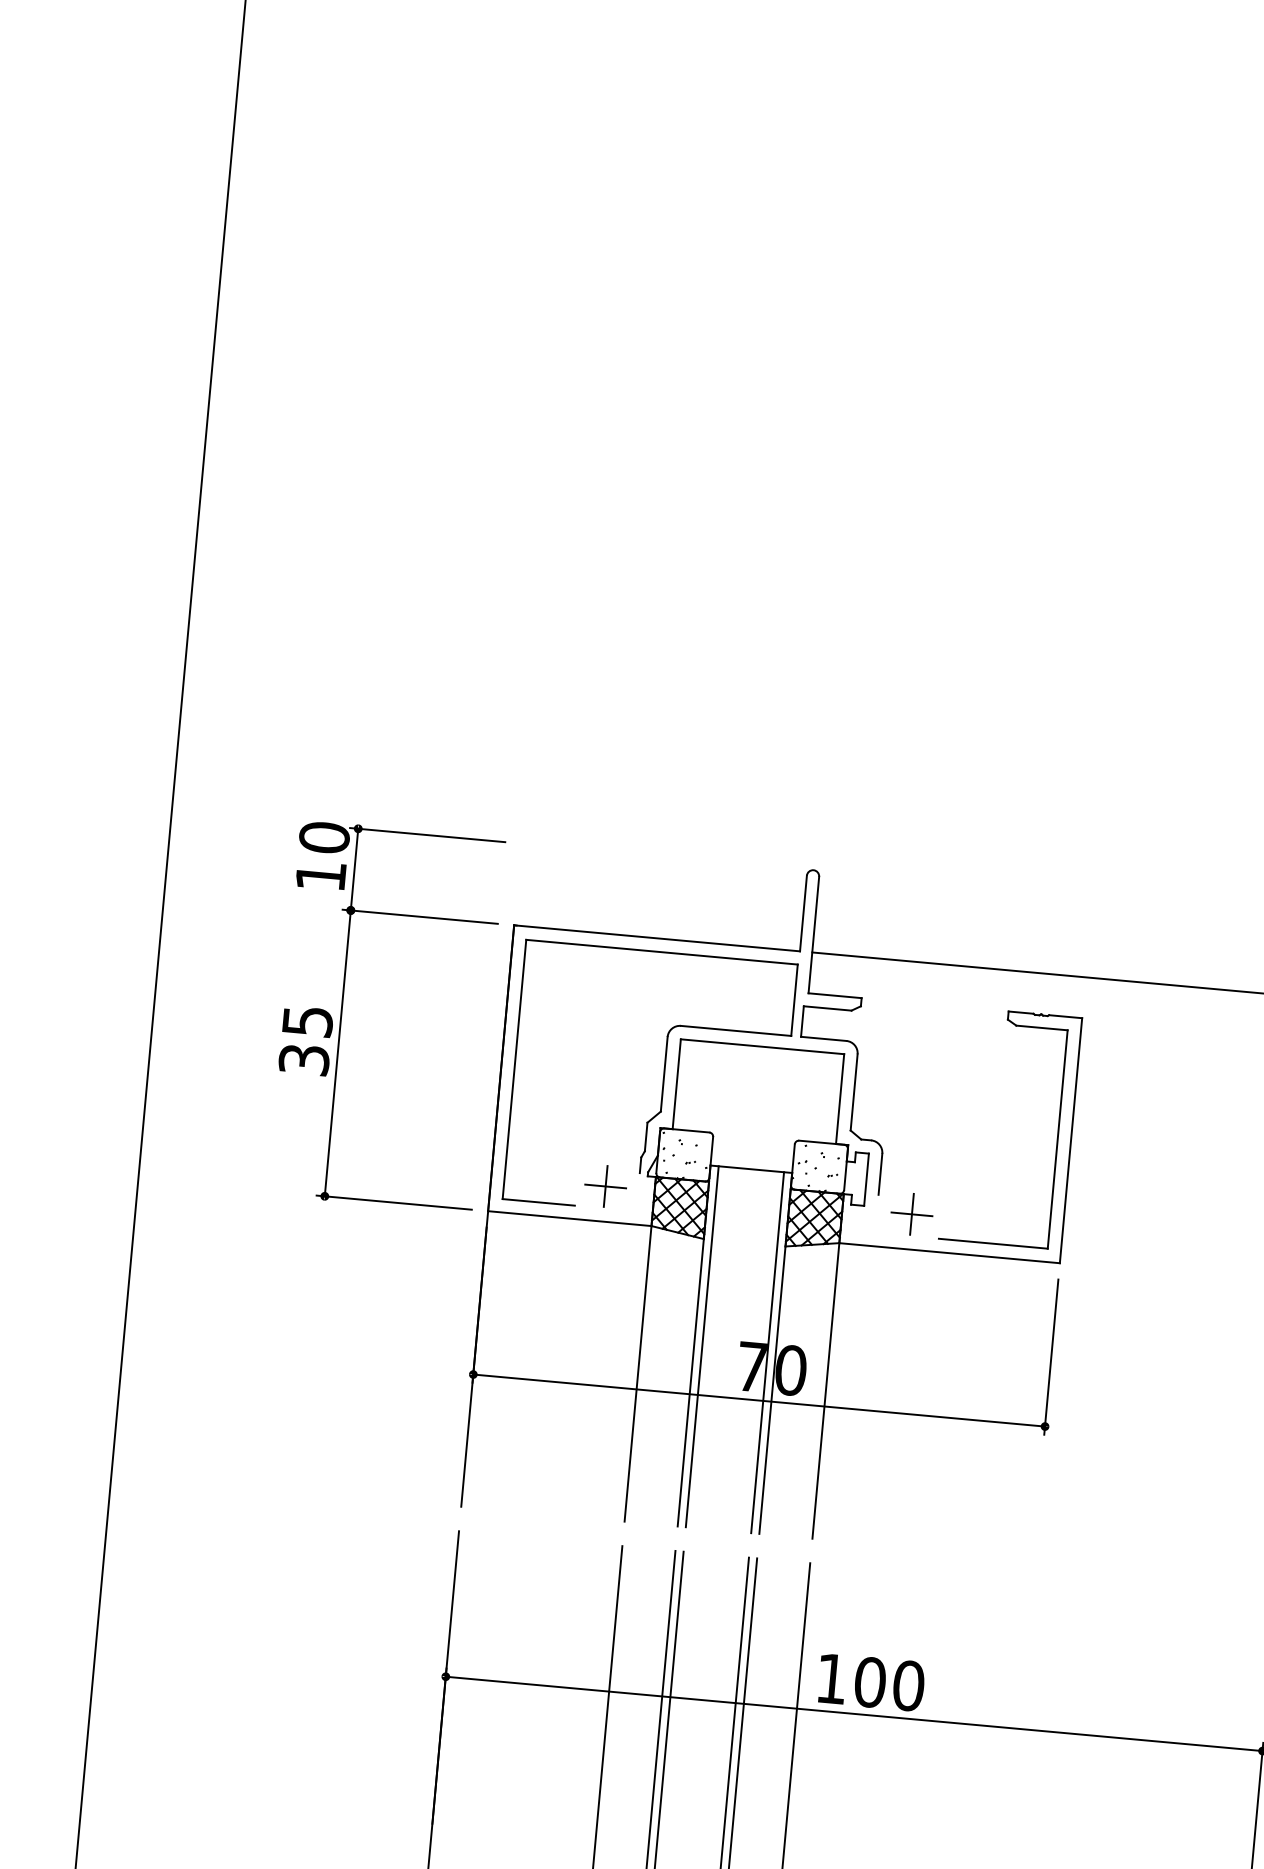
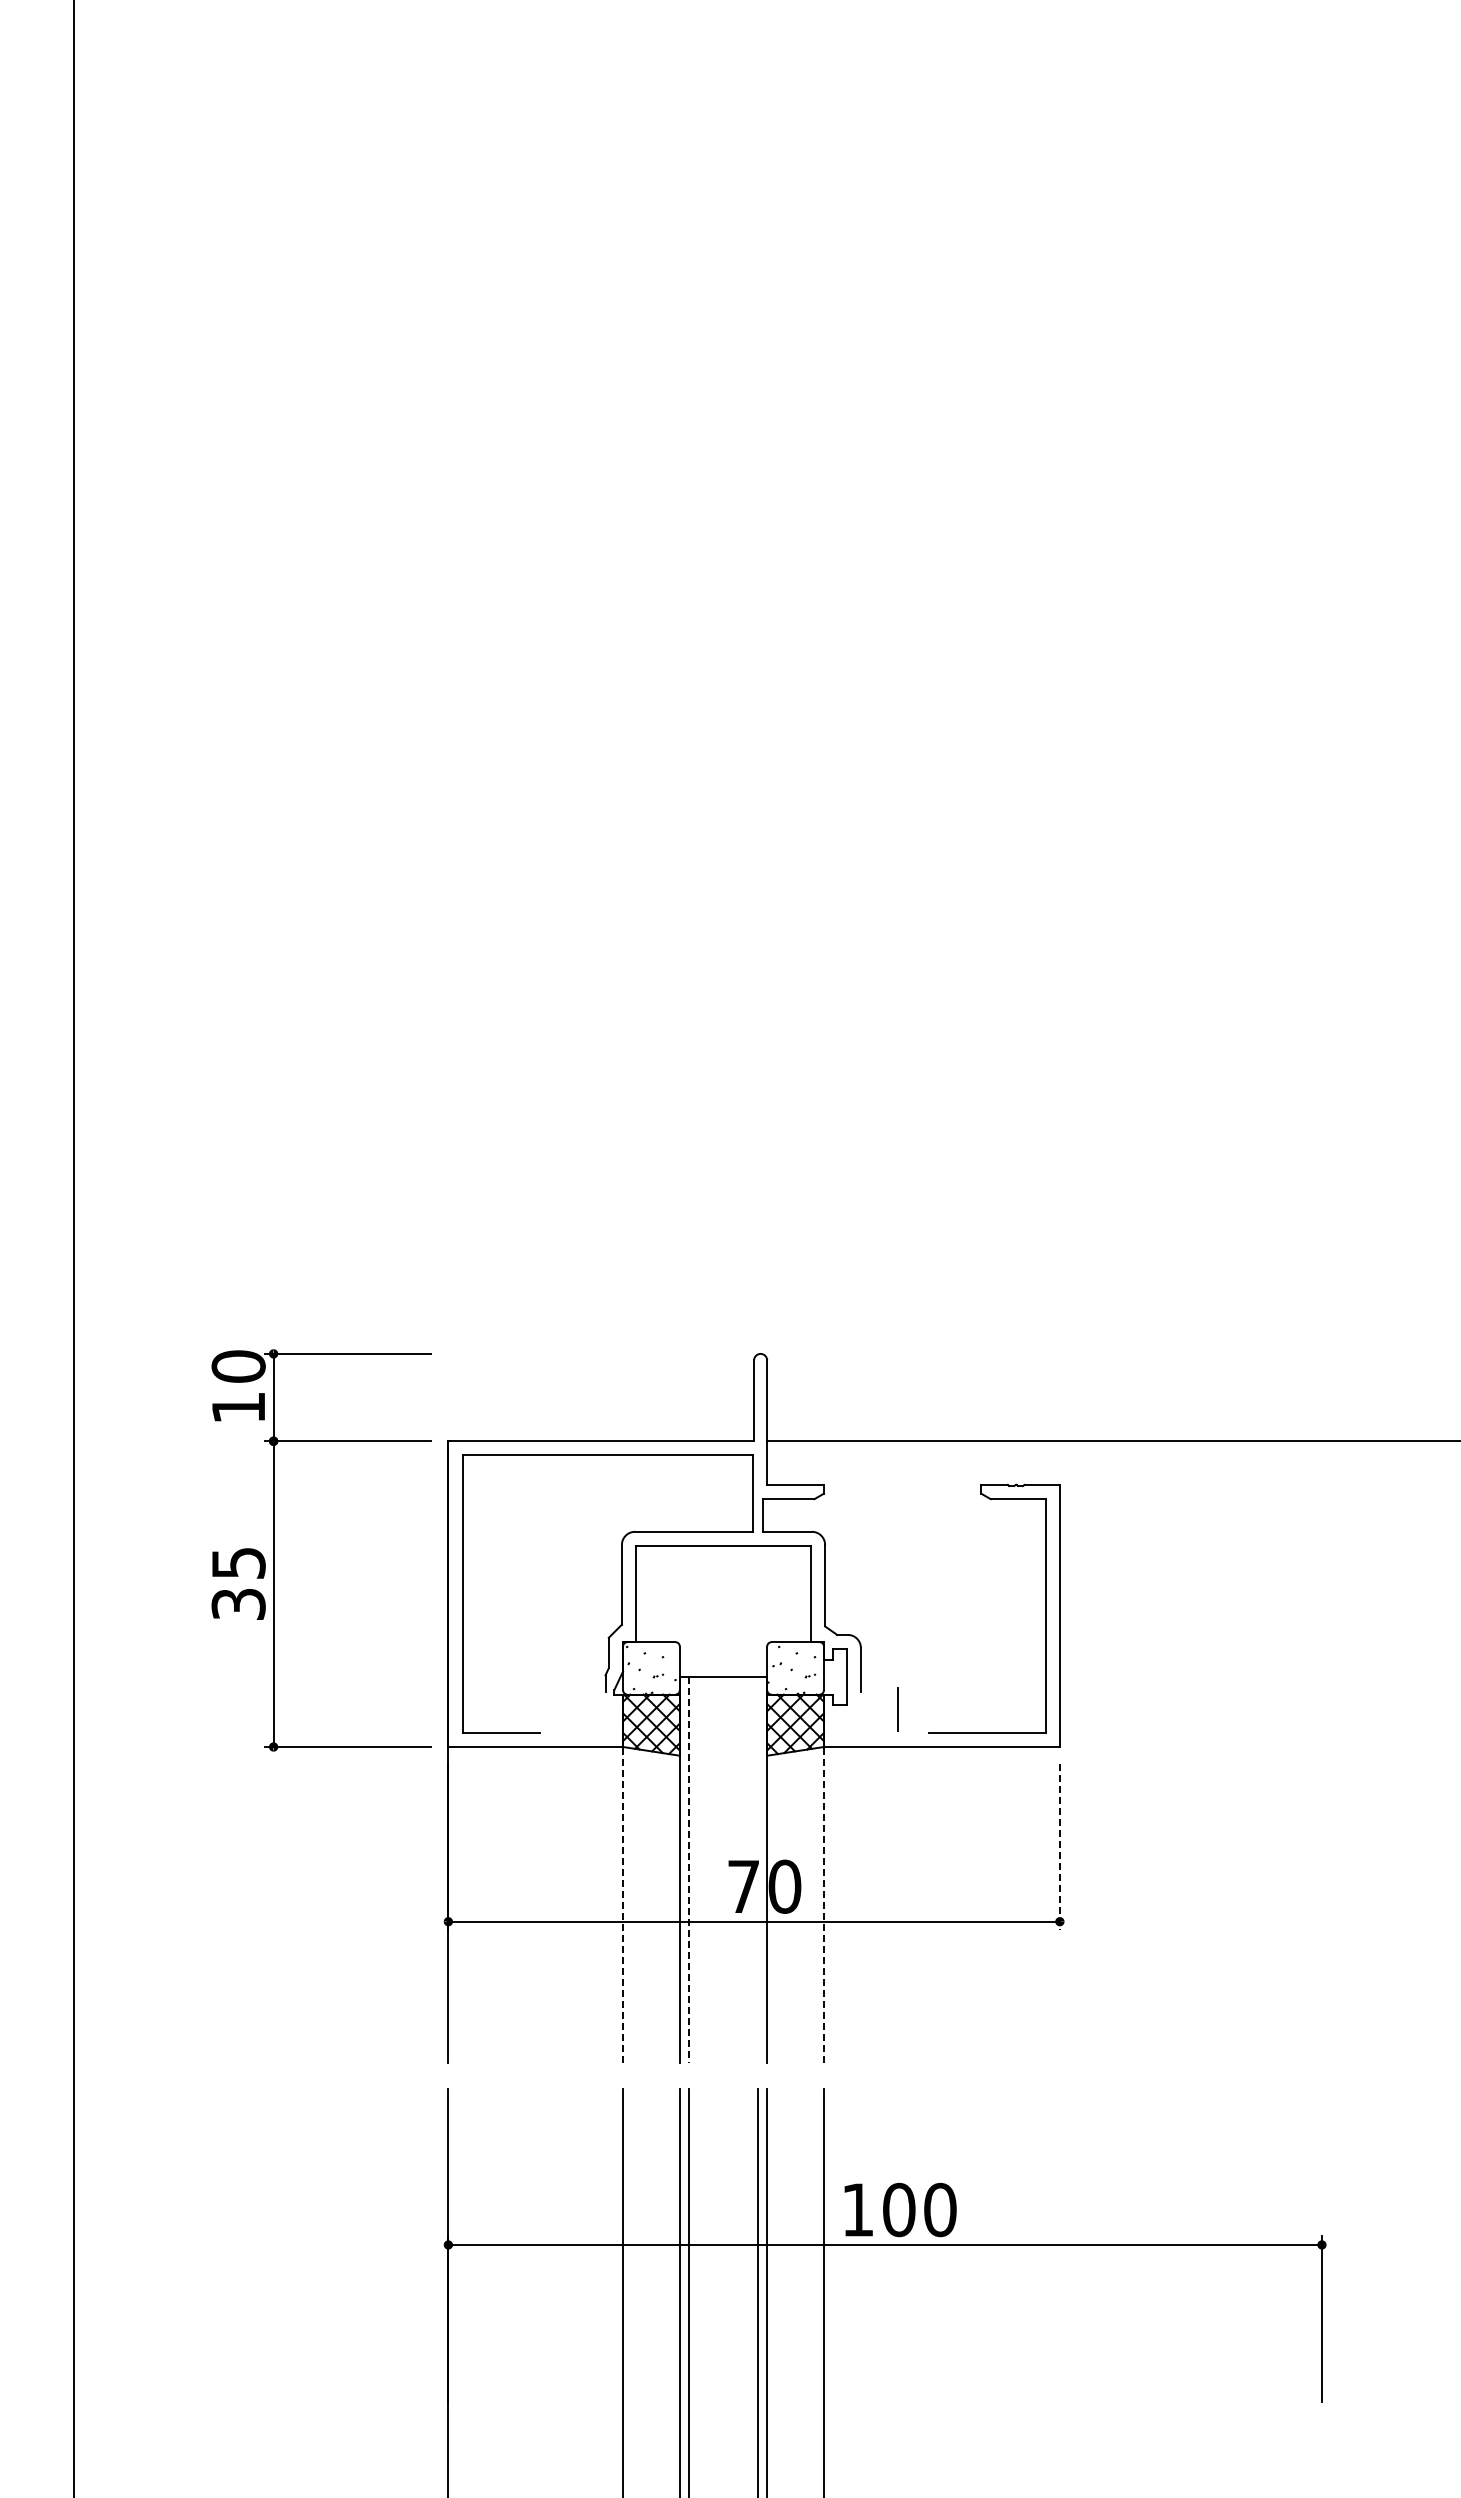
part: (605, 1186) -> (570, 1709), removed
line: (912, 1214) -> (898, 1709), removed
line: (702, 1347) -> (688, 1870), solid -> dashed
line: (767, 1353) -> (758, 1870), removed
line: (1050, 1357) -> (1059, 1847), solid -> dashed
line: (638, 1373) -> (623, 1904), solid -> dashed
line: (825, 1390) -> (823, 1904), solid -> dashed

